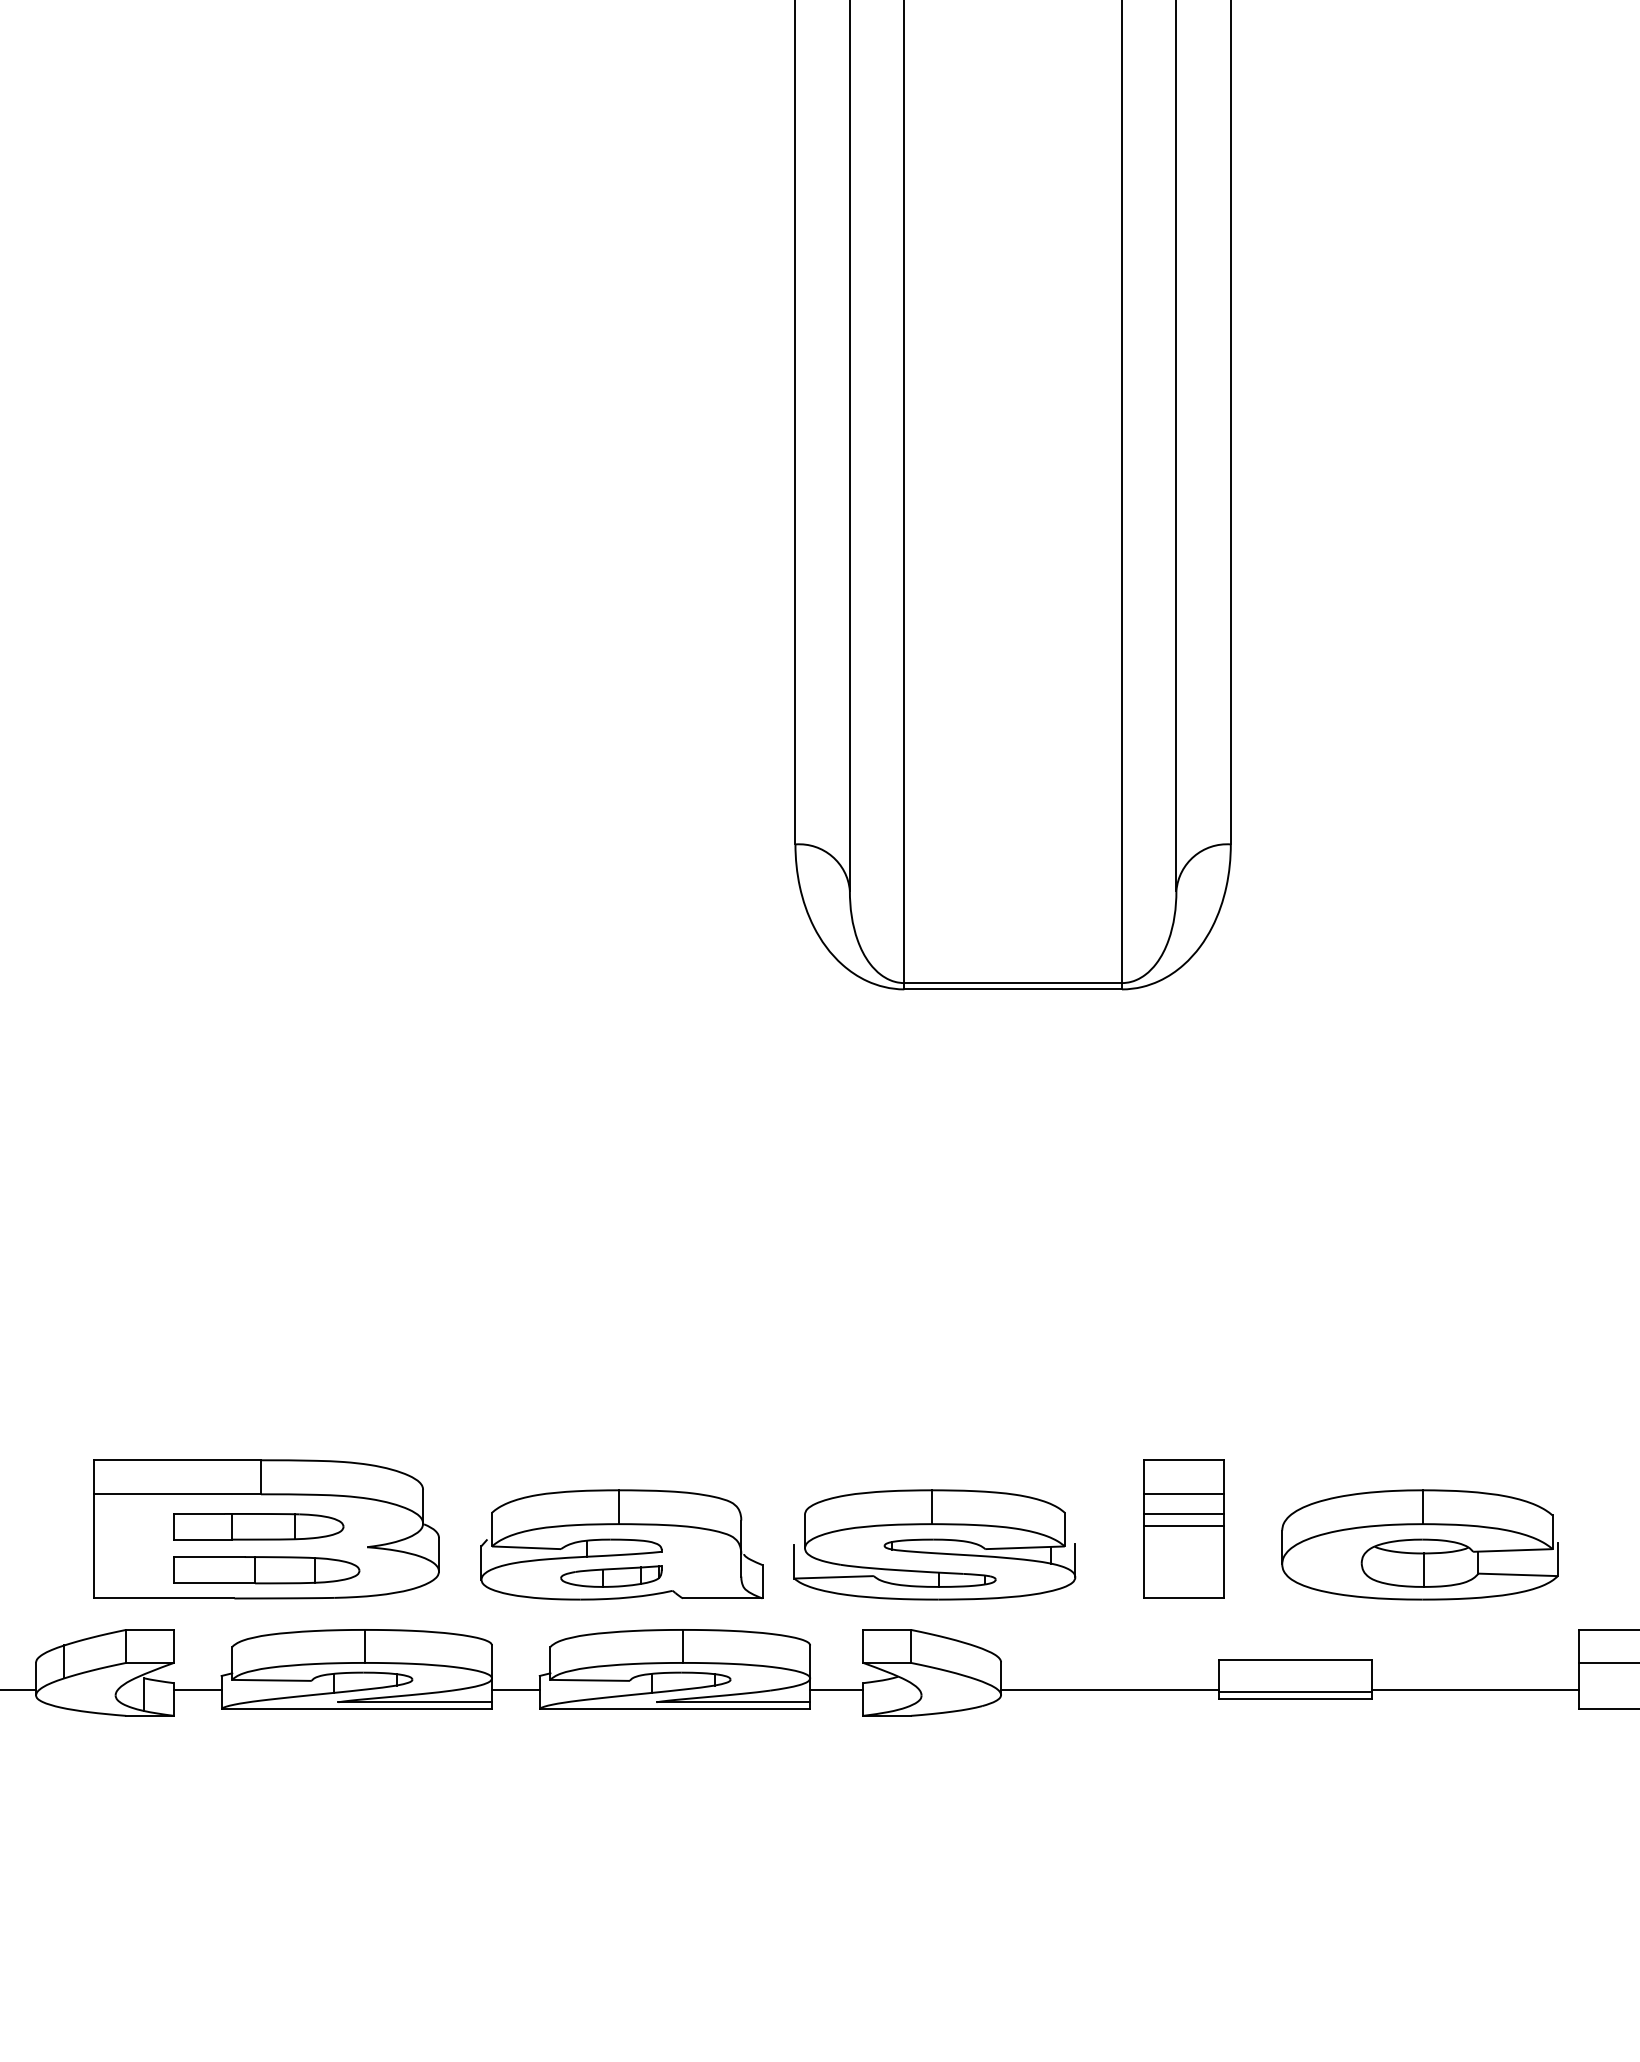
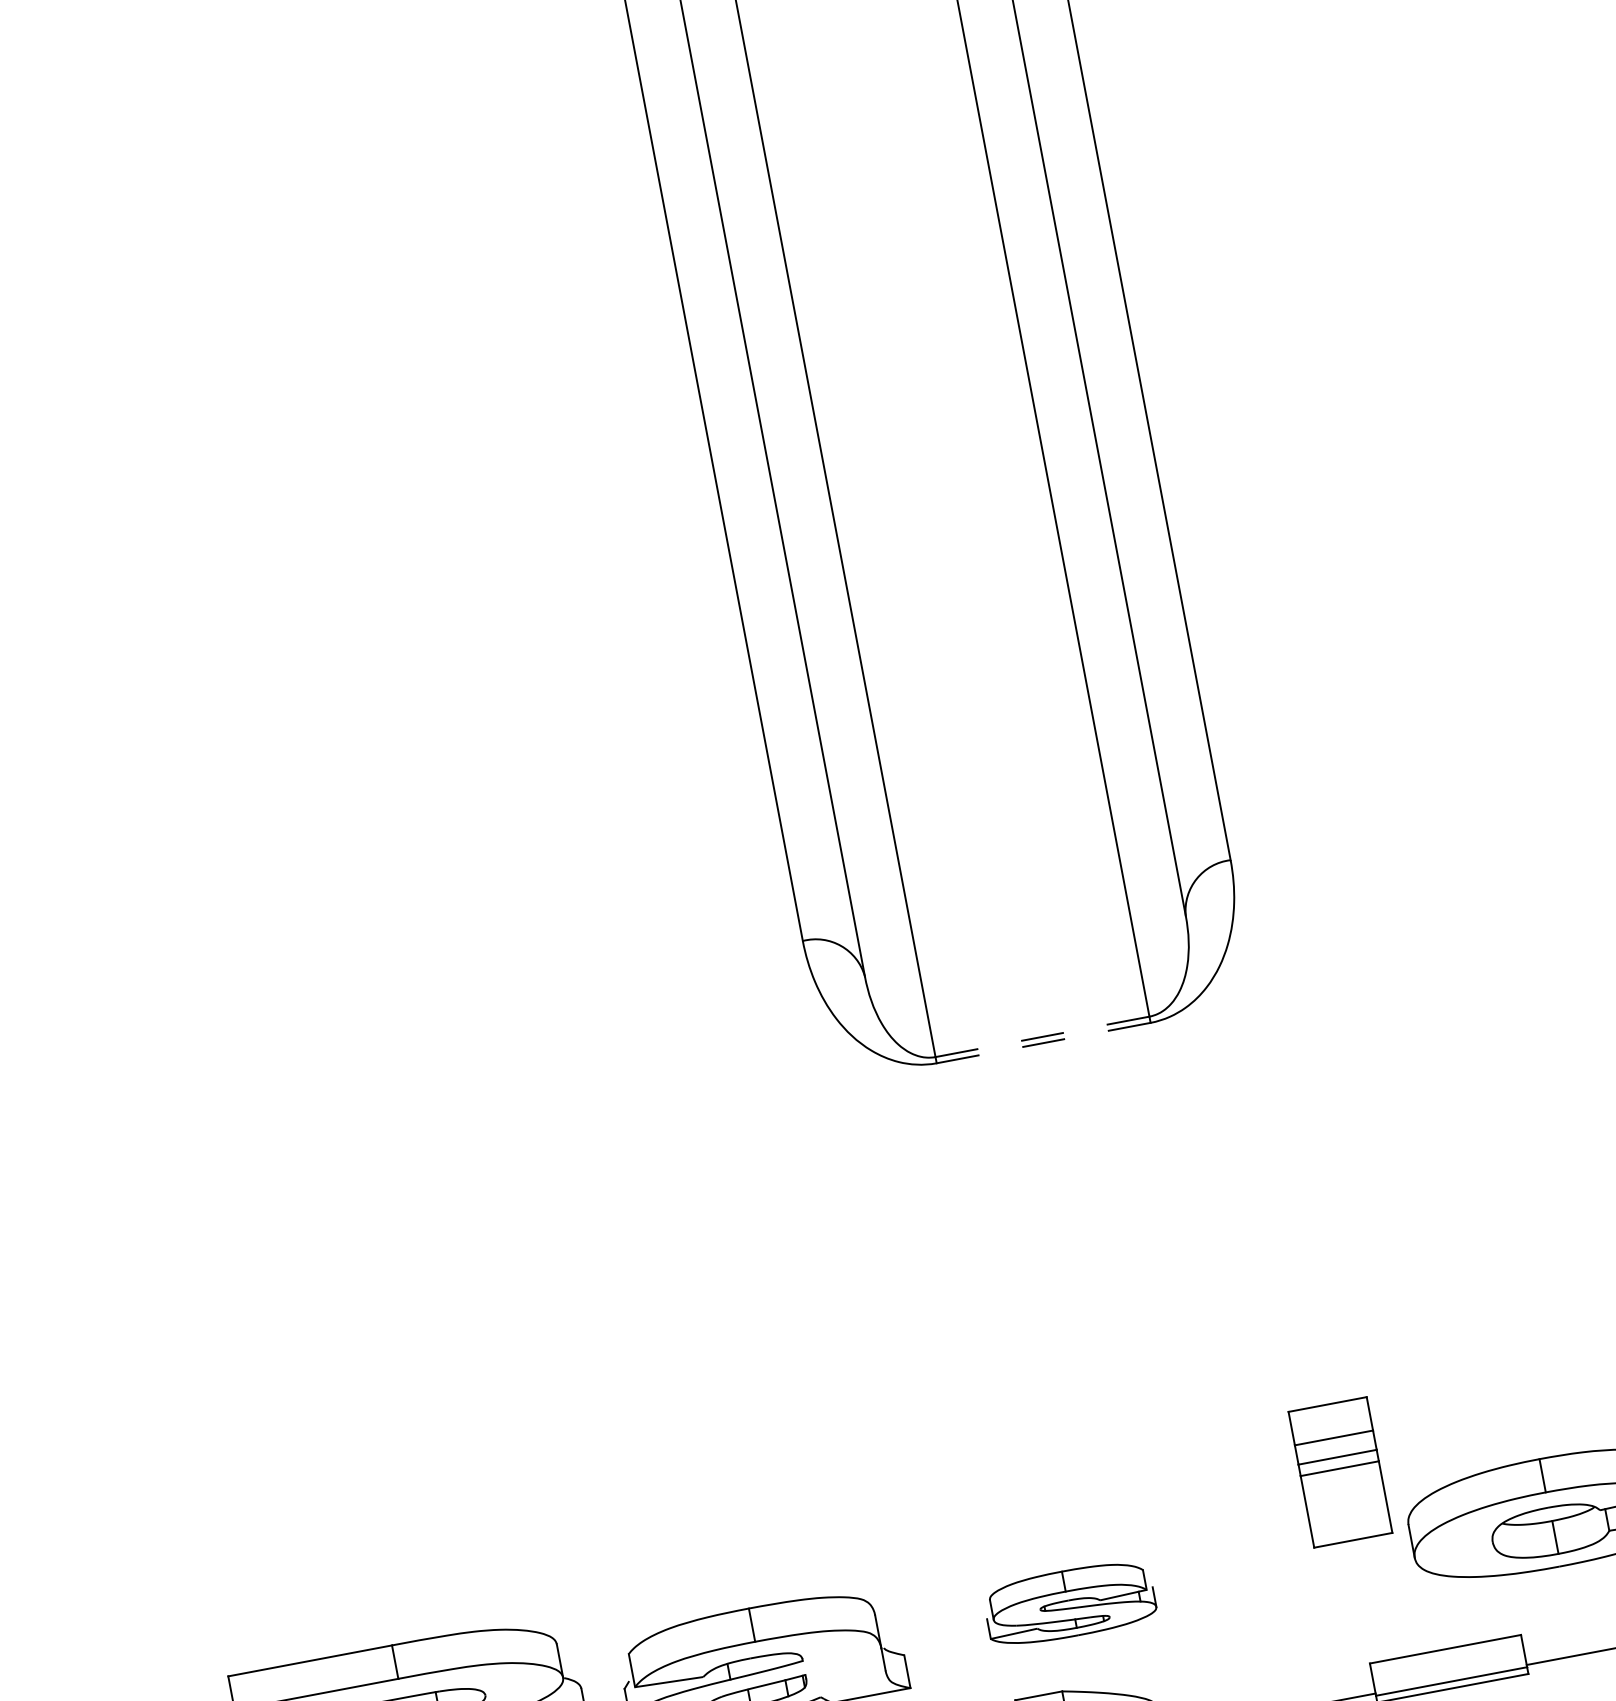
line: (1013, 983) -> (1042, 1037), solid -> dashed
line: (1013, 989) -> (1044, 1043), solid -> dashed
part: (1183, 1528) -> (1339, 1471), moved
part: (934, 1544) -> (1069, 1603), size x0.6

